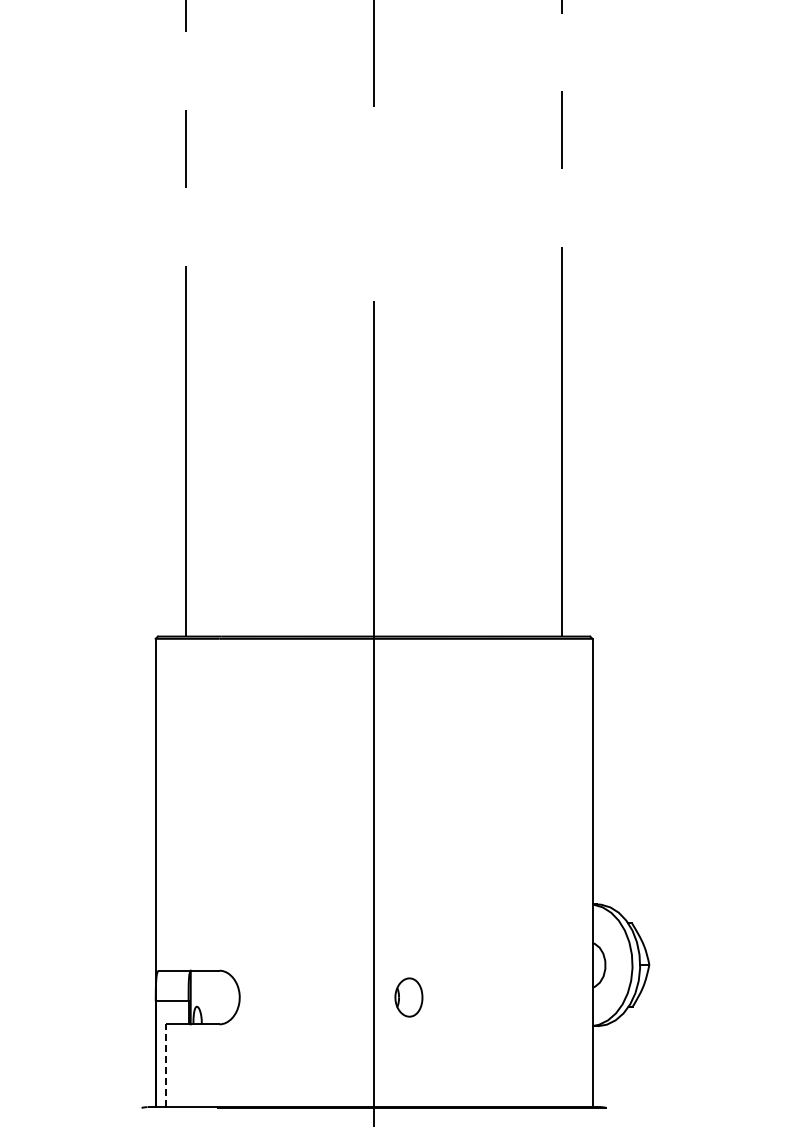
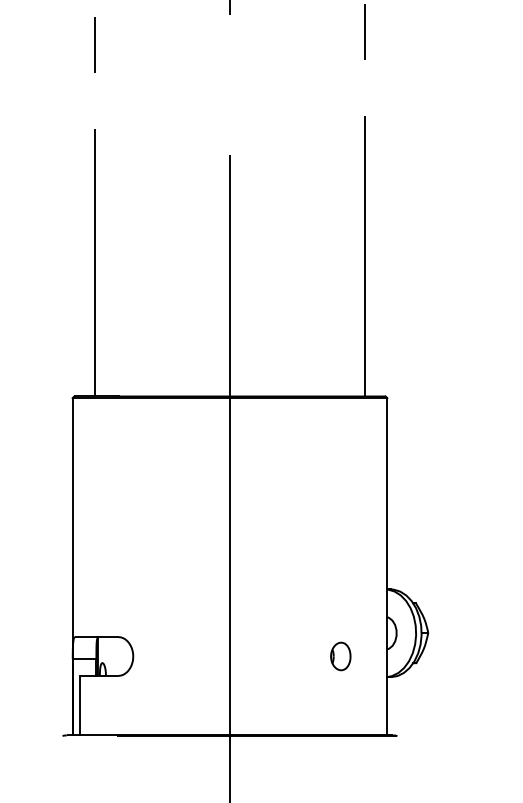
part: (408, 997) -> (340, 656), moved
line: (166, 1065) -> (80, 705), dashed -> solid

